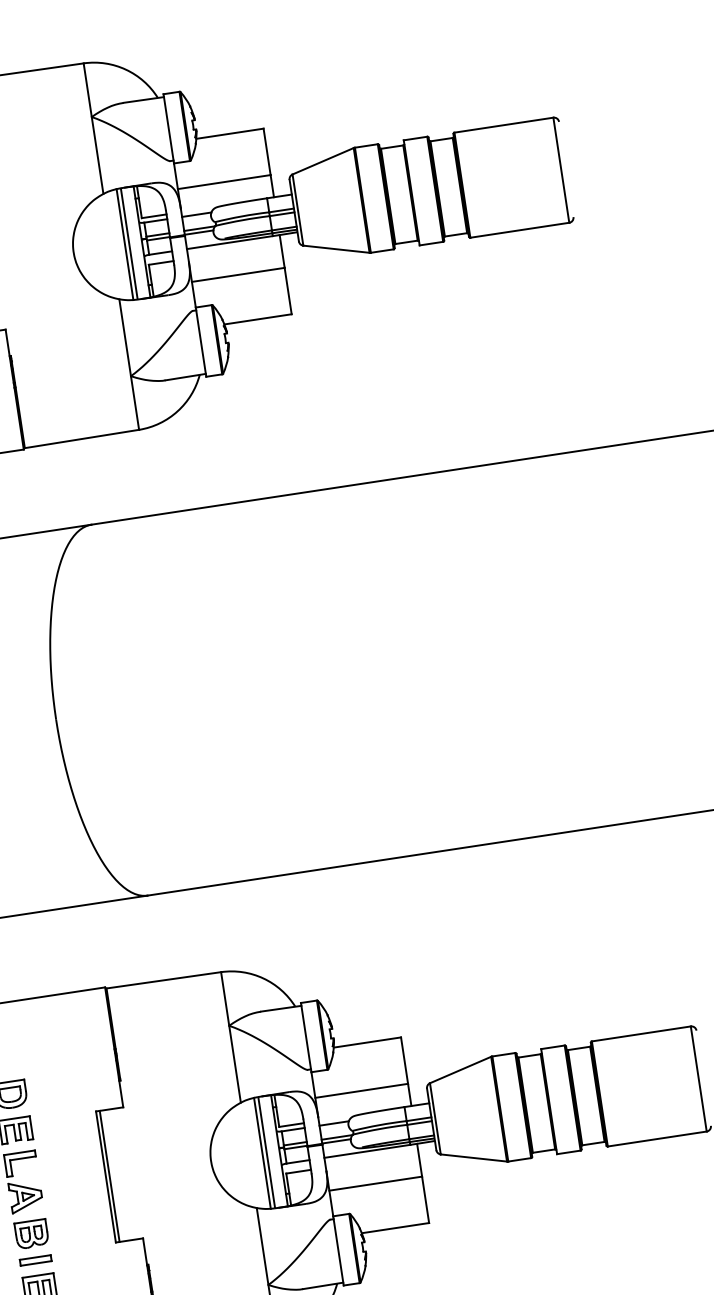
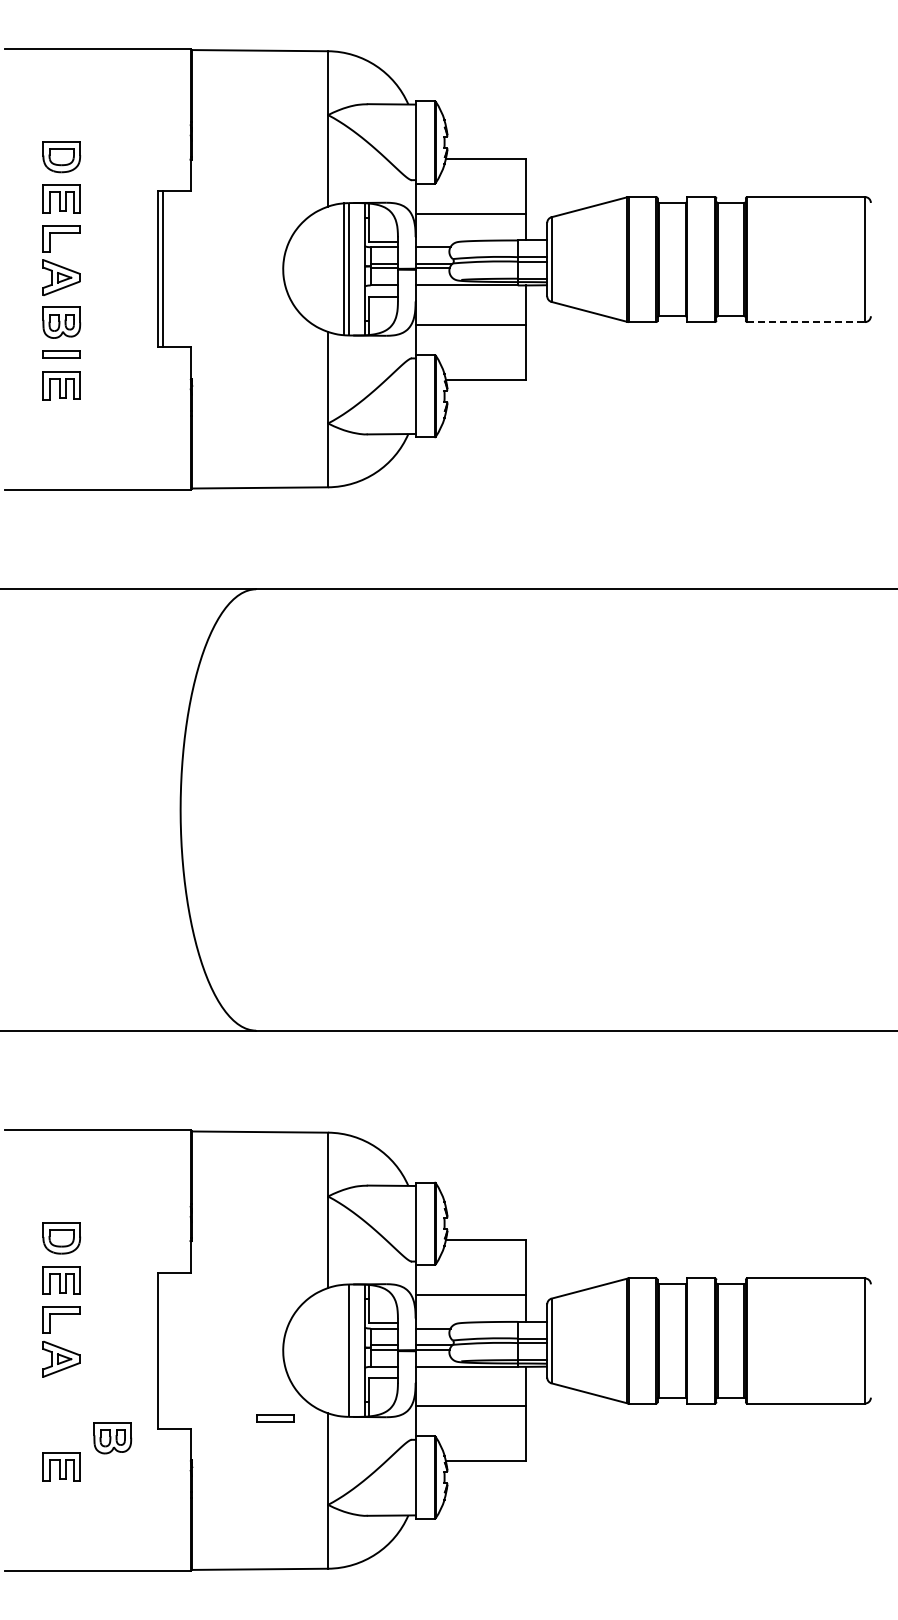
line: (520, 230) -> (806, 322), solid -> dashed
line: (262, 1153) -> (344, 1350), removed
line: (109, 1176) -> (162, 1350), removed
part: (31, 1234) -> (112, 1438), moved
part: (35, 1260) -> (275, 1418), moved

